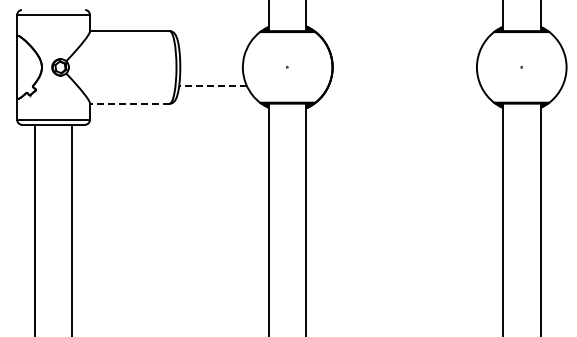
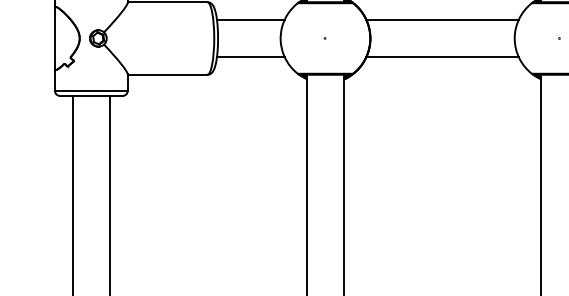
line: (212, 48) -> (250, 19), added
line: (404, 48) -> (442, 19), added
line: (213, 86) -> (251, 57), dashed -> solid
line: (404, 86) -> (442, 57), added
line: (129, 103) -> (167, 74), dashed -> solid

